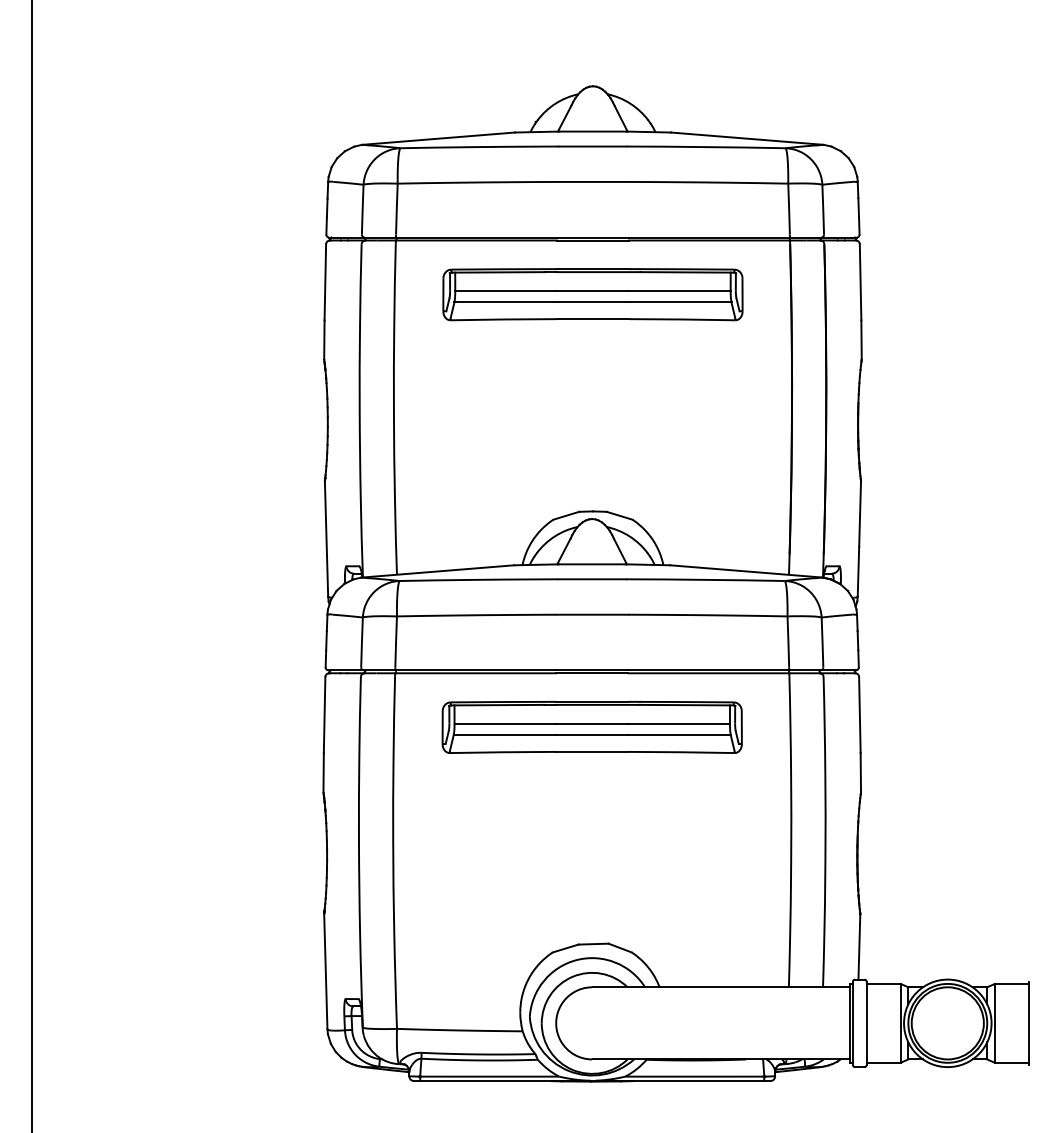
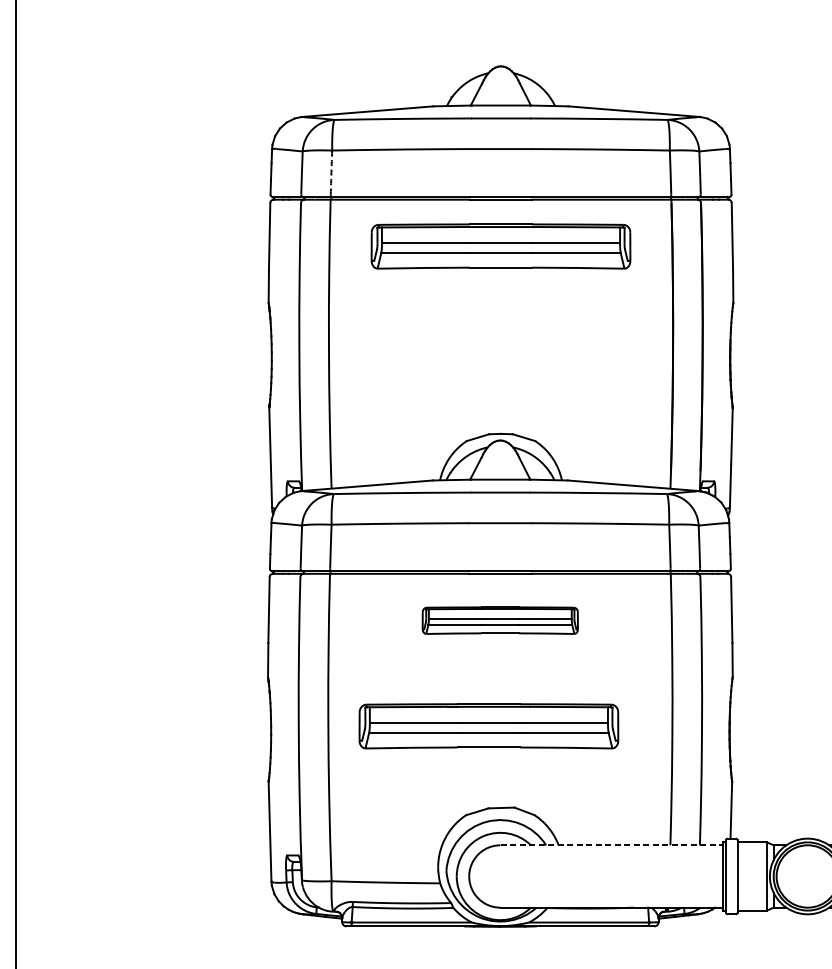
arc: (396, 209) -> (331, 172), solid -> dashed
part: (591, 727) -> (499, 620), size x0.6
part: (578, 849) -> (488, 726), added
line: (721, 987) -> (612, 845), solid -> dashed

